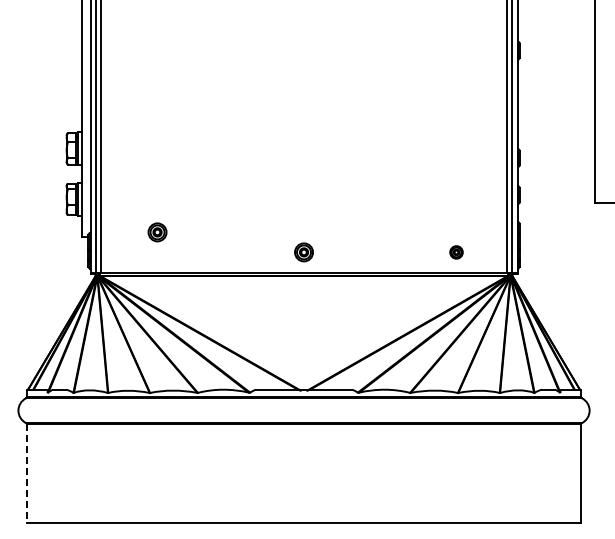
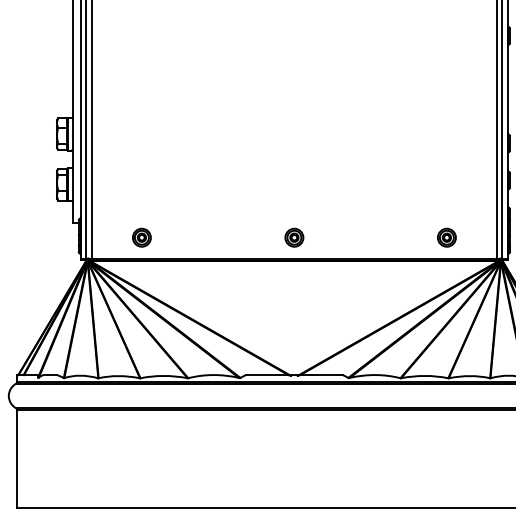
part: (157, 232) -> (141, 237), moved
part: (456, 252) -> (446, 237), size x1.43
line: (26, 474) -> (16, 459), dashed -> solid

